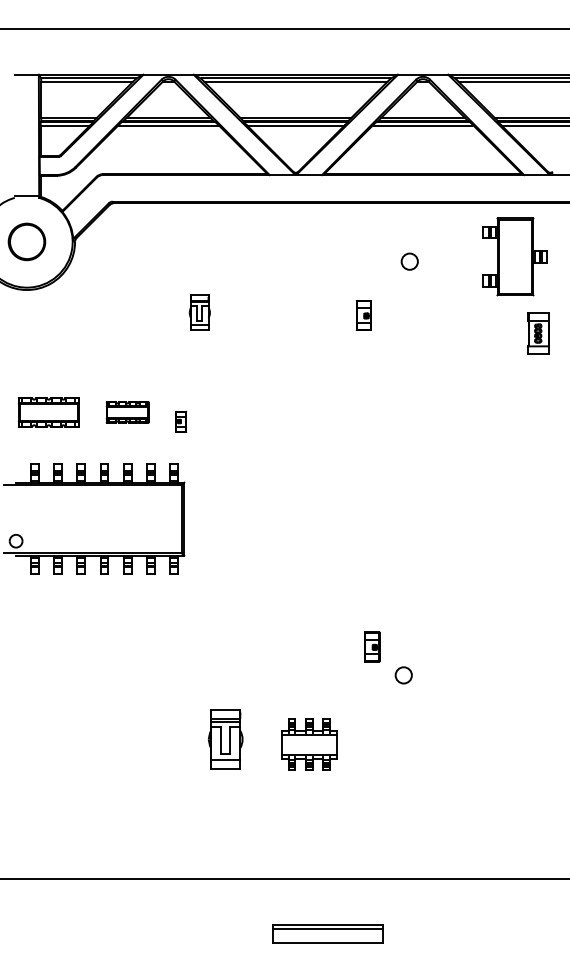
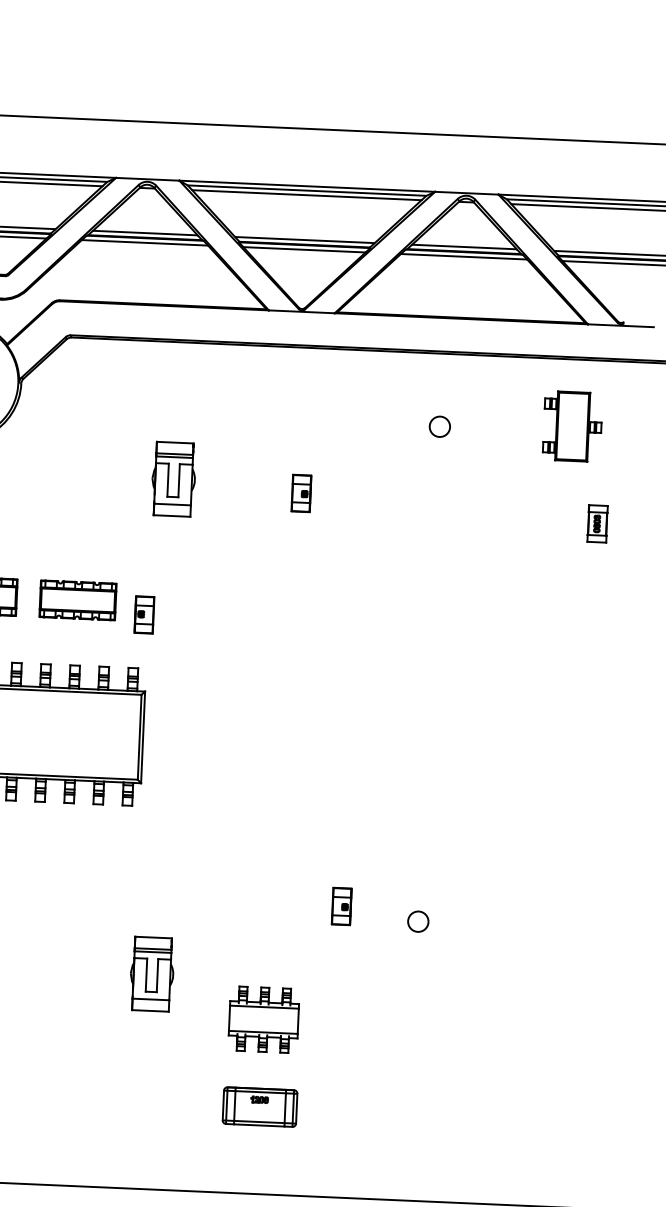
part: (515, 256) -> (572, 426), size x0.71
part: (199, 312) -> (173, 478), size x1.67
part: (363, 315) -> (300, 493), moved
part: (538, 333) -> (597, 523), size x0.71
part: (127, 412) -> (77, 600), size x1.43
part: (181, 421) -> (144, 614), size x1.43
part: (372, 646) -> (342, 905), moved
circle: (403, 675) -> (417, 921), moved
part: (225, 739) -> (151, 974), moved
part: (309, 744) -> (264, 1019), moved
part: (290, 809) -> (260, 1107), added

